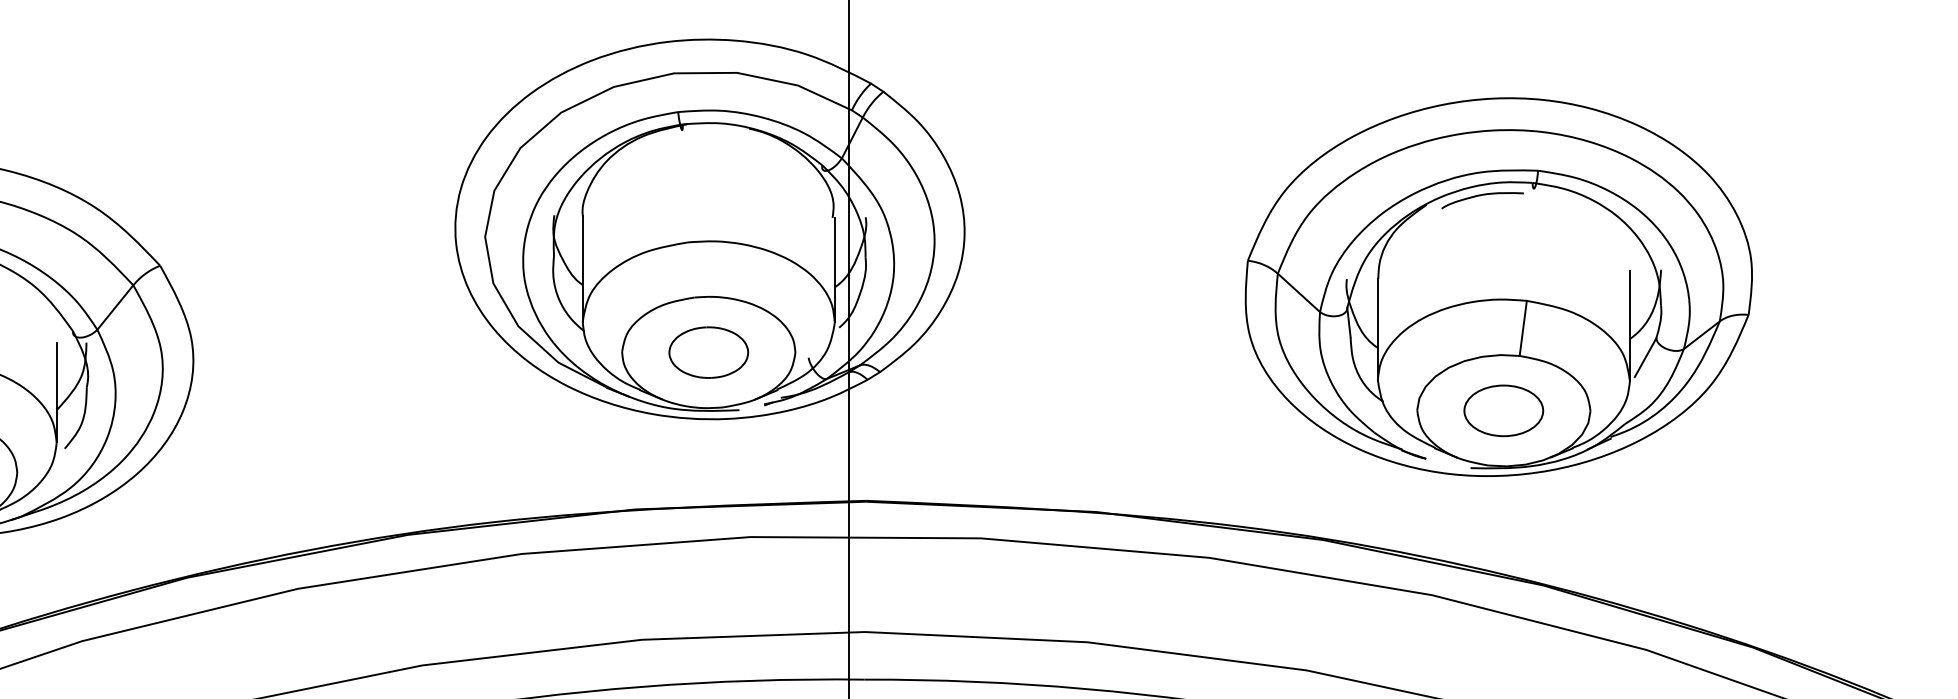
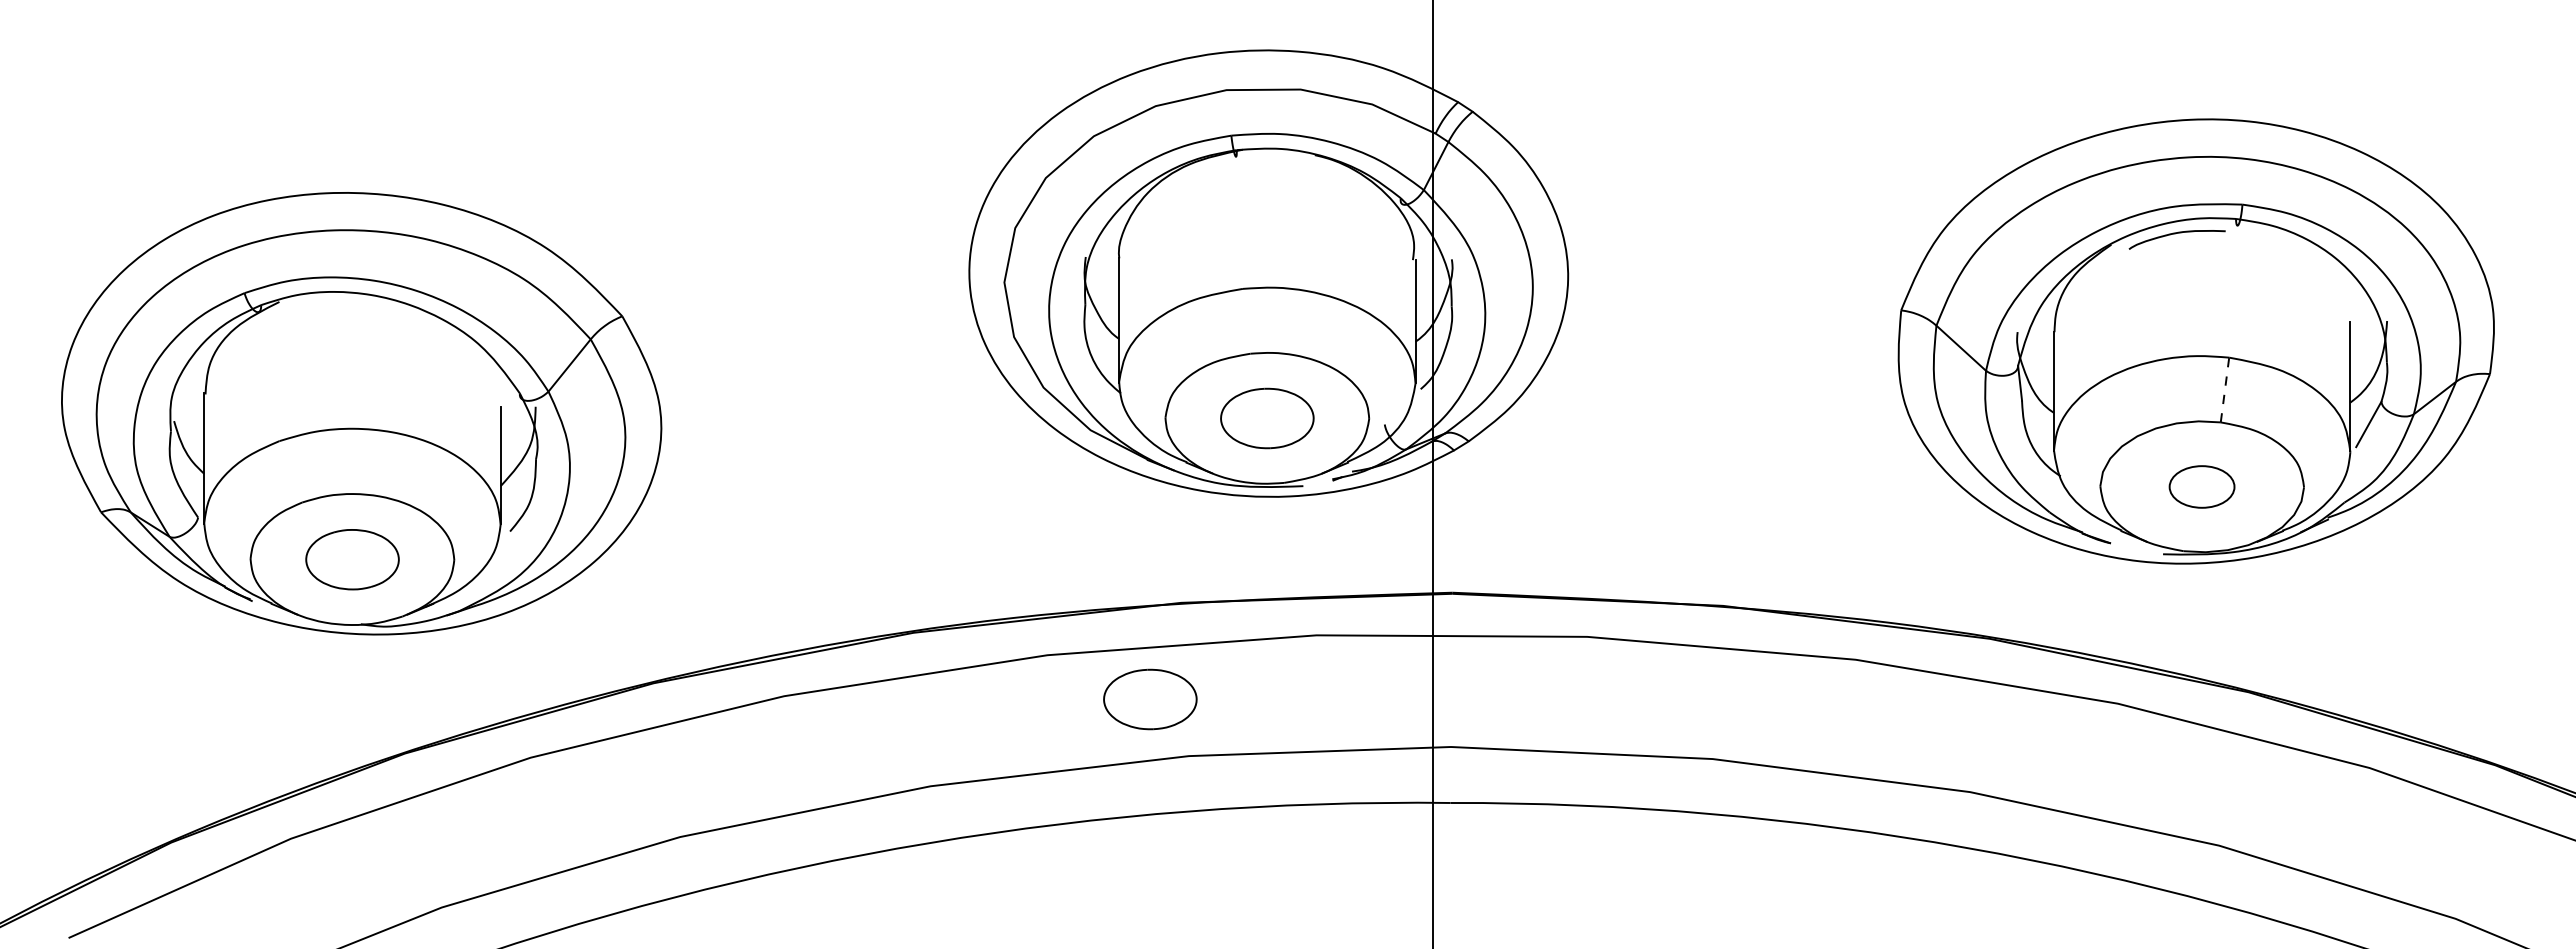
line: (1522, 328) -> (2224, 390), solid -> dashed
part: (1503, 410) -> (2201, 486), size x0.7
part: (609, 591) -> (1150, 699), added

